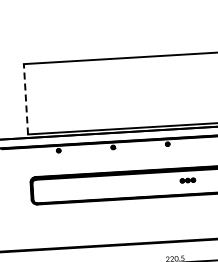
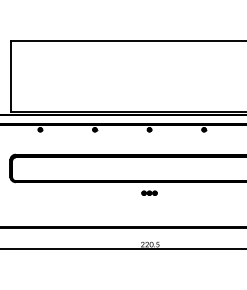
line: (25, 99) -> (10, 76), dashed -> solid
part: (187, 179) -> (149, 192), moved

